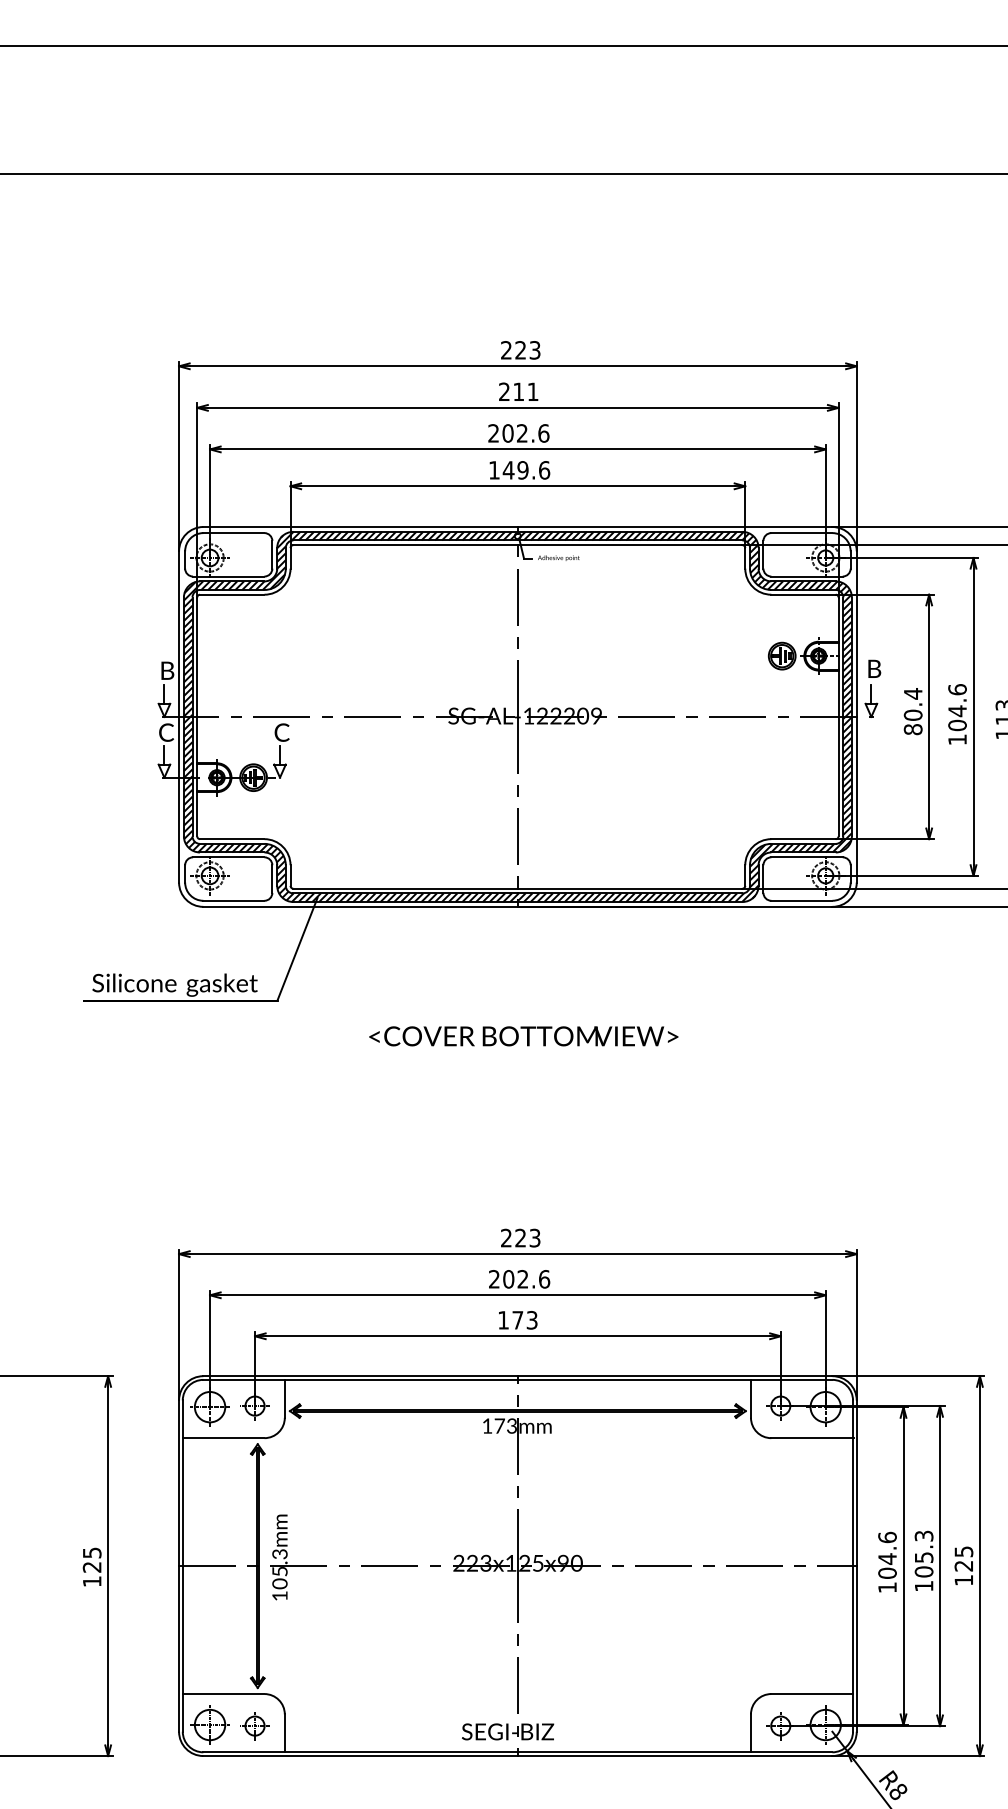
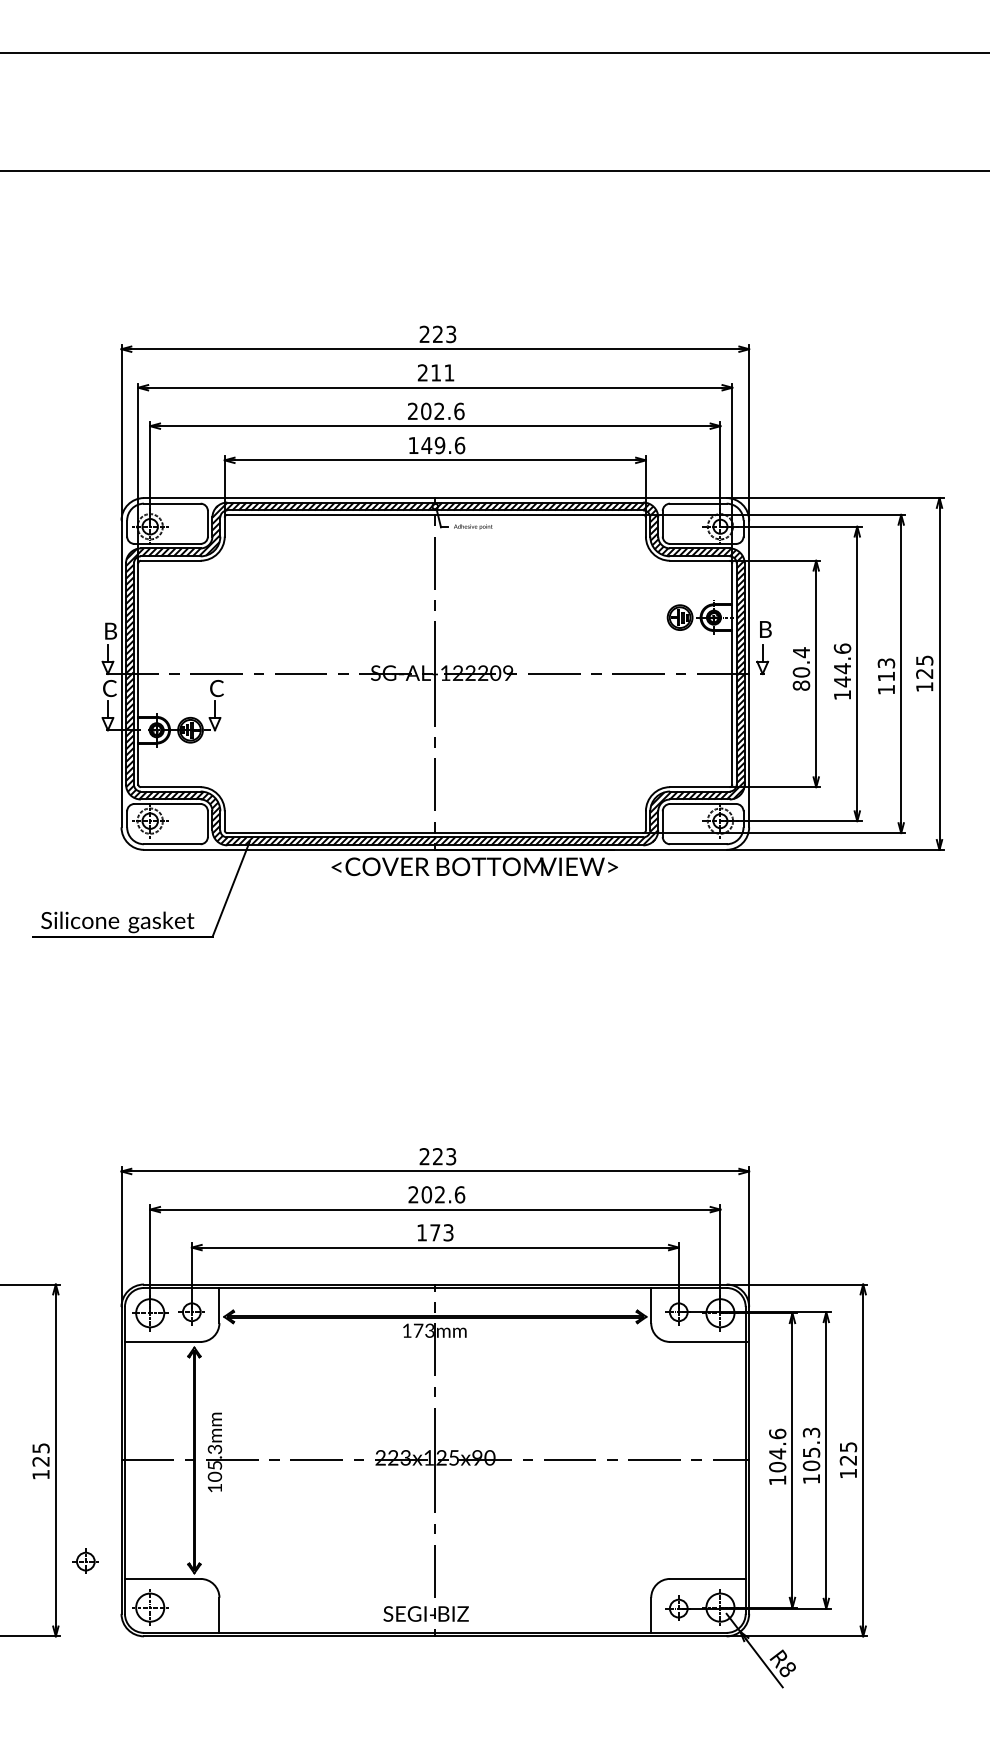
text: (957, 725) -> (842, 681), 104.6 -> 144.6
text: (523, 1036) -> (474, 866), moved
part: (254, 1724) -> (85, 1560), moved

